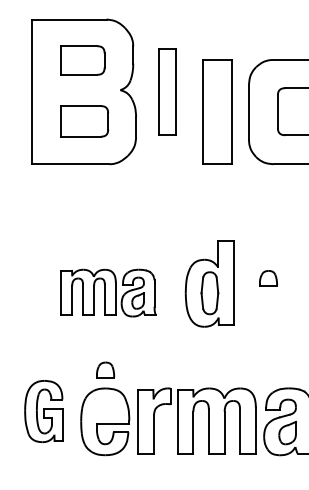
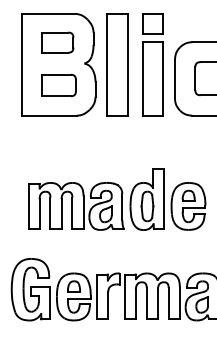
part: (217, 33) -> (152, 23), added
part: (167, 91) -> (117, 64), size x1.67
part: (108, 292) -> (76, 205), size x1.43
part: (268, 293) -> (188, 206), added
part: (105, 369) -> (74, 286), moved
part: (43, 411) -> (30, 289), size x1.43

